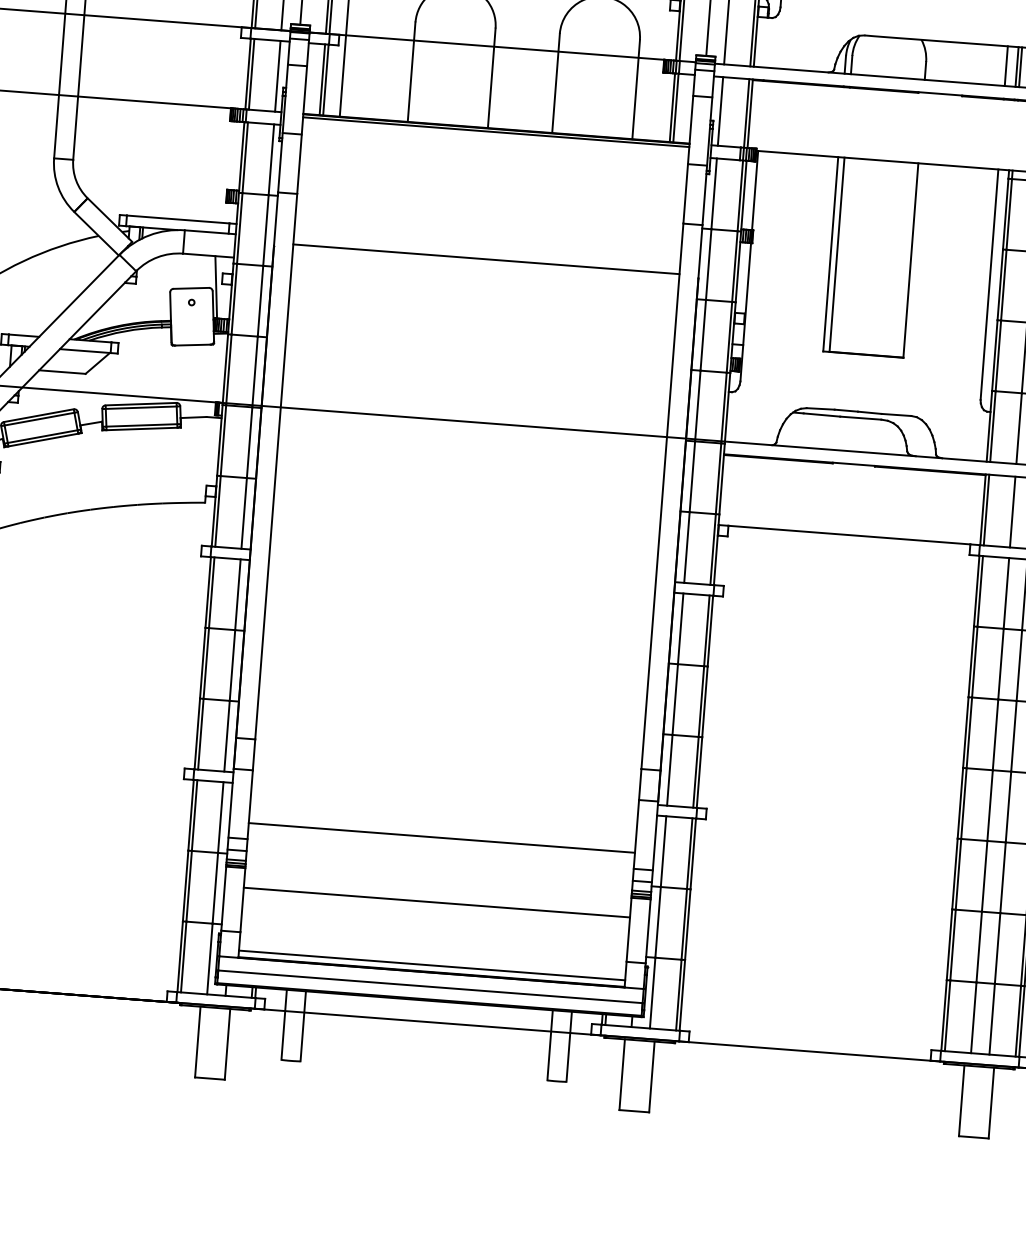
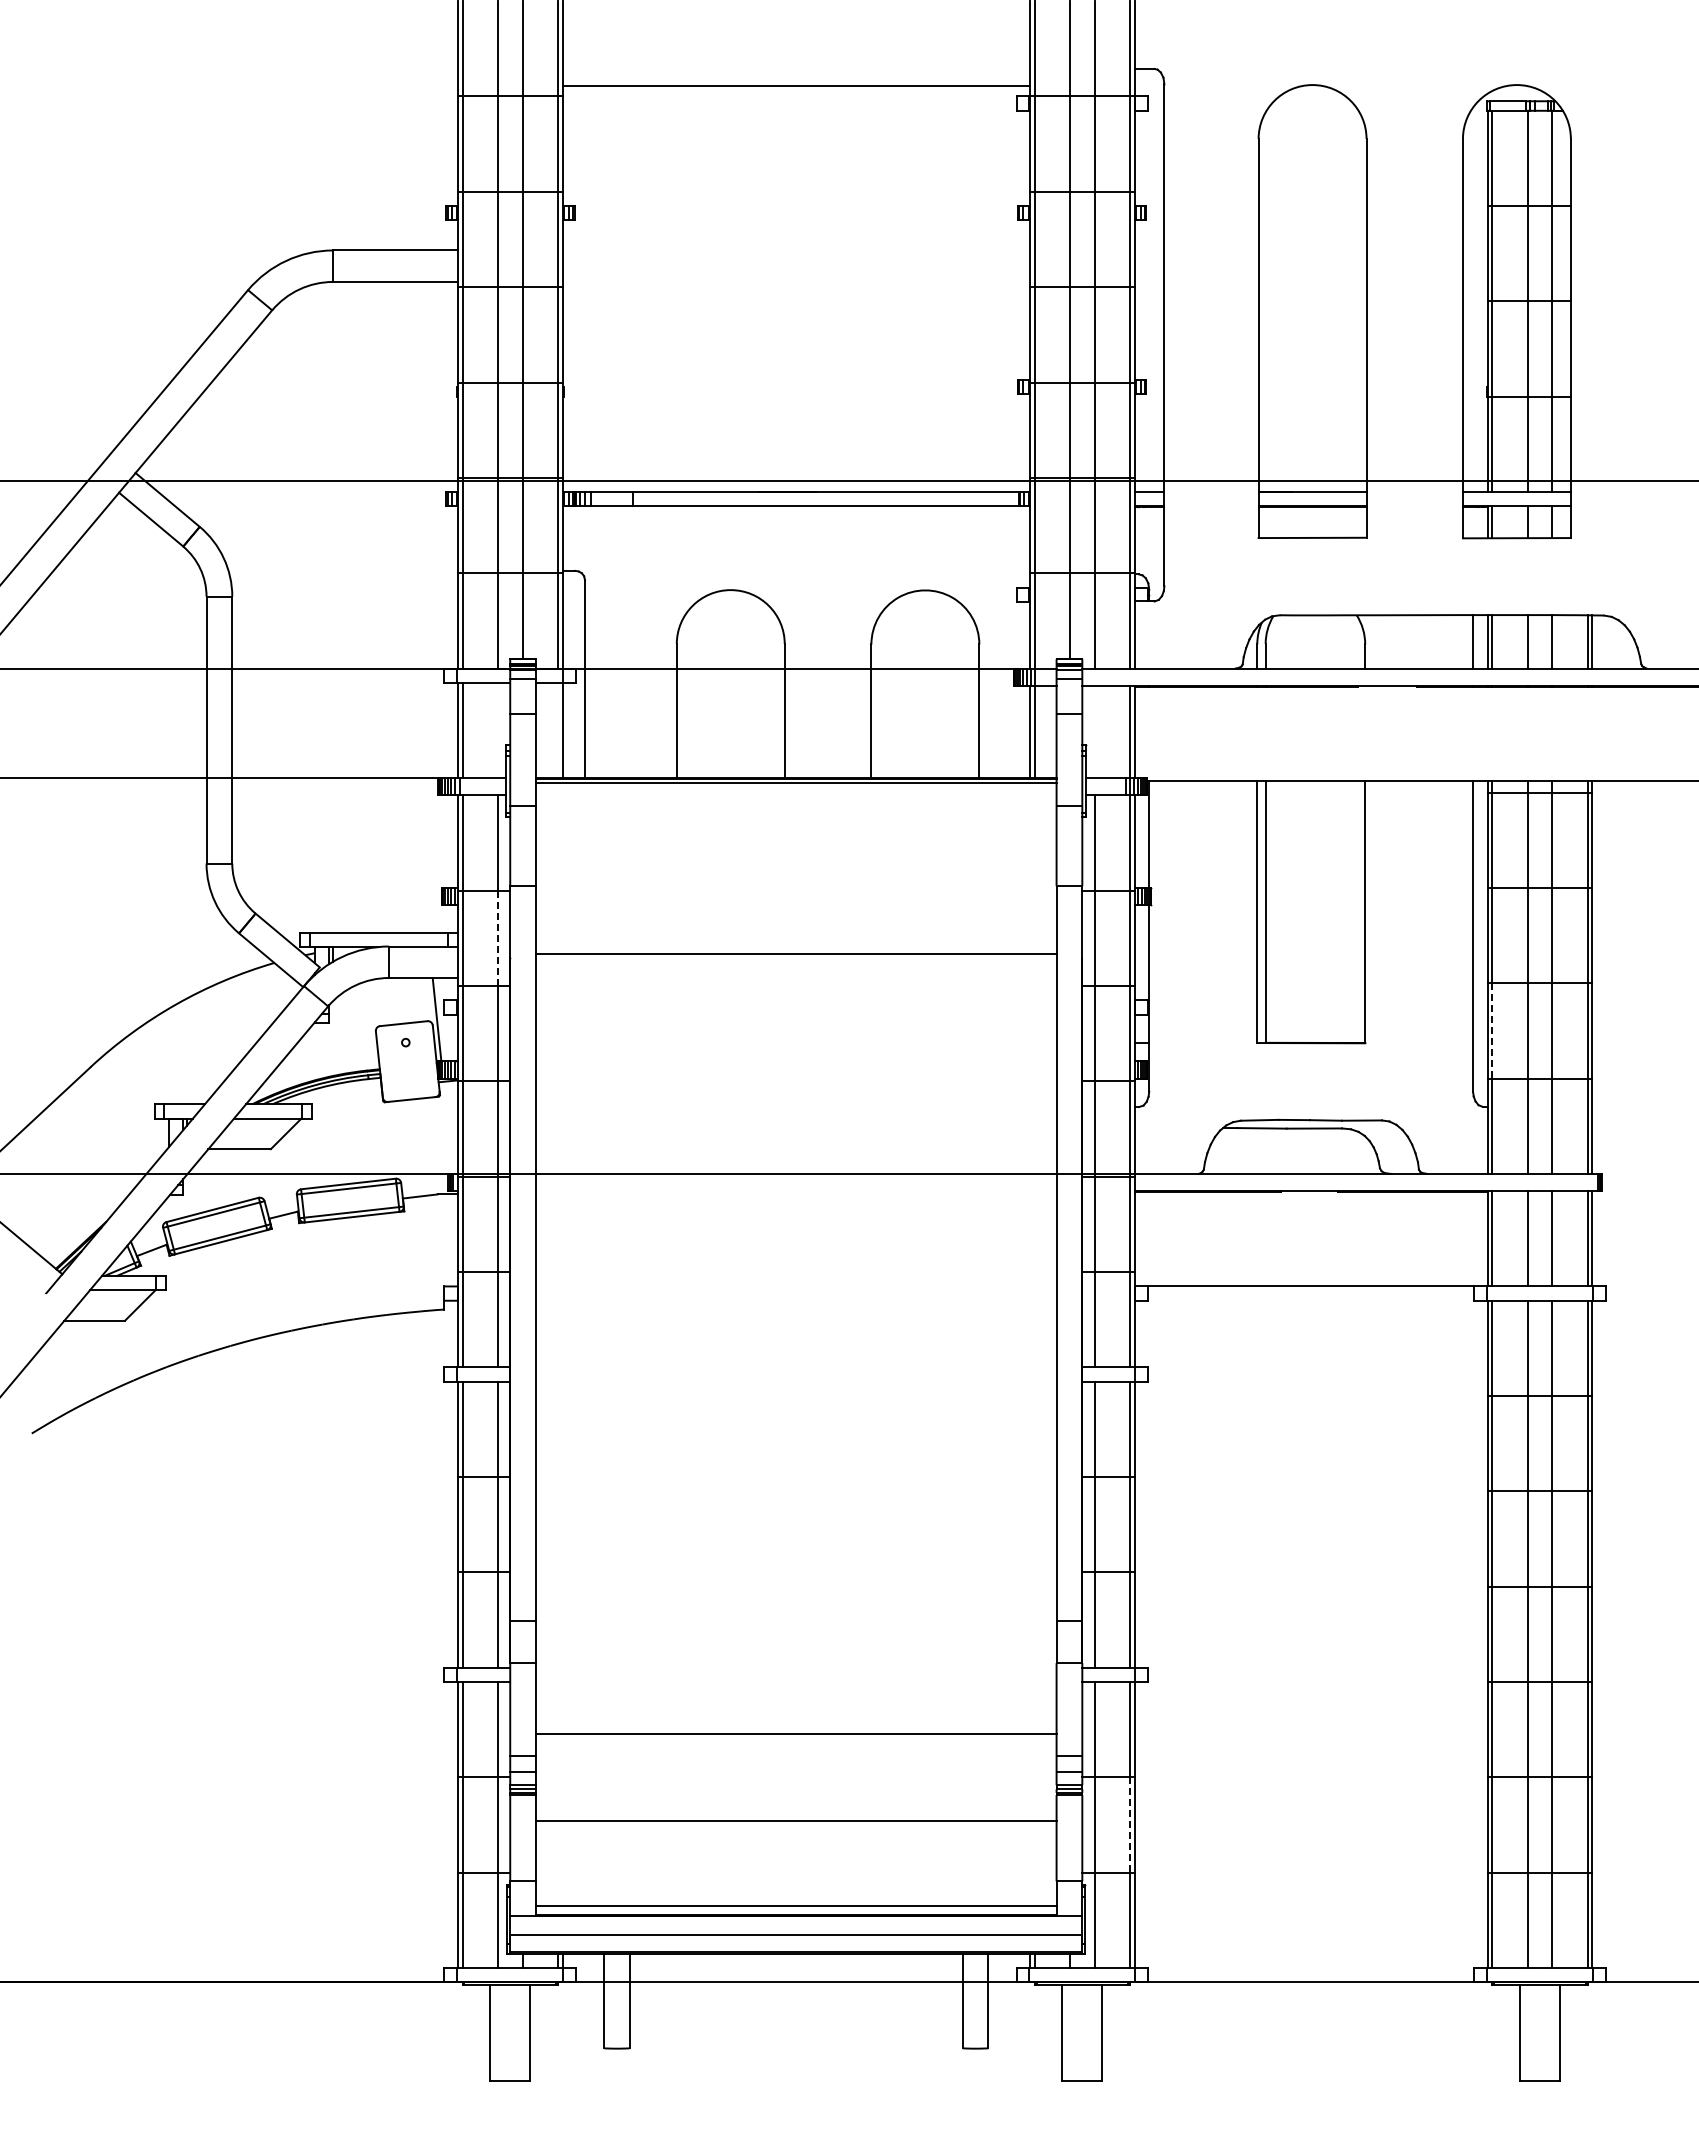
line: (277, 76) -> (497, 730), removed
line: (322, 79) -> (557, 730), removed
line: (720, 111) -> (1094, 731), removed
line: (265, 230) -> (497, 938), solid -> dashed
line: (998, 355) -> (1492, 1030), solid -> dashed
line: (683, 924) -> (1129, 1825), solid -> dashed

